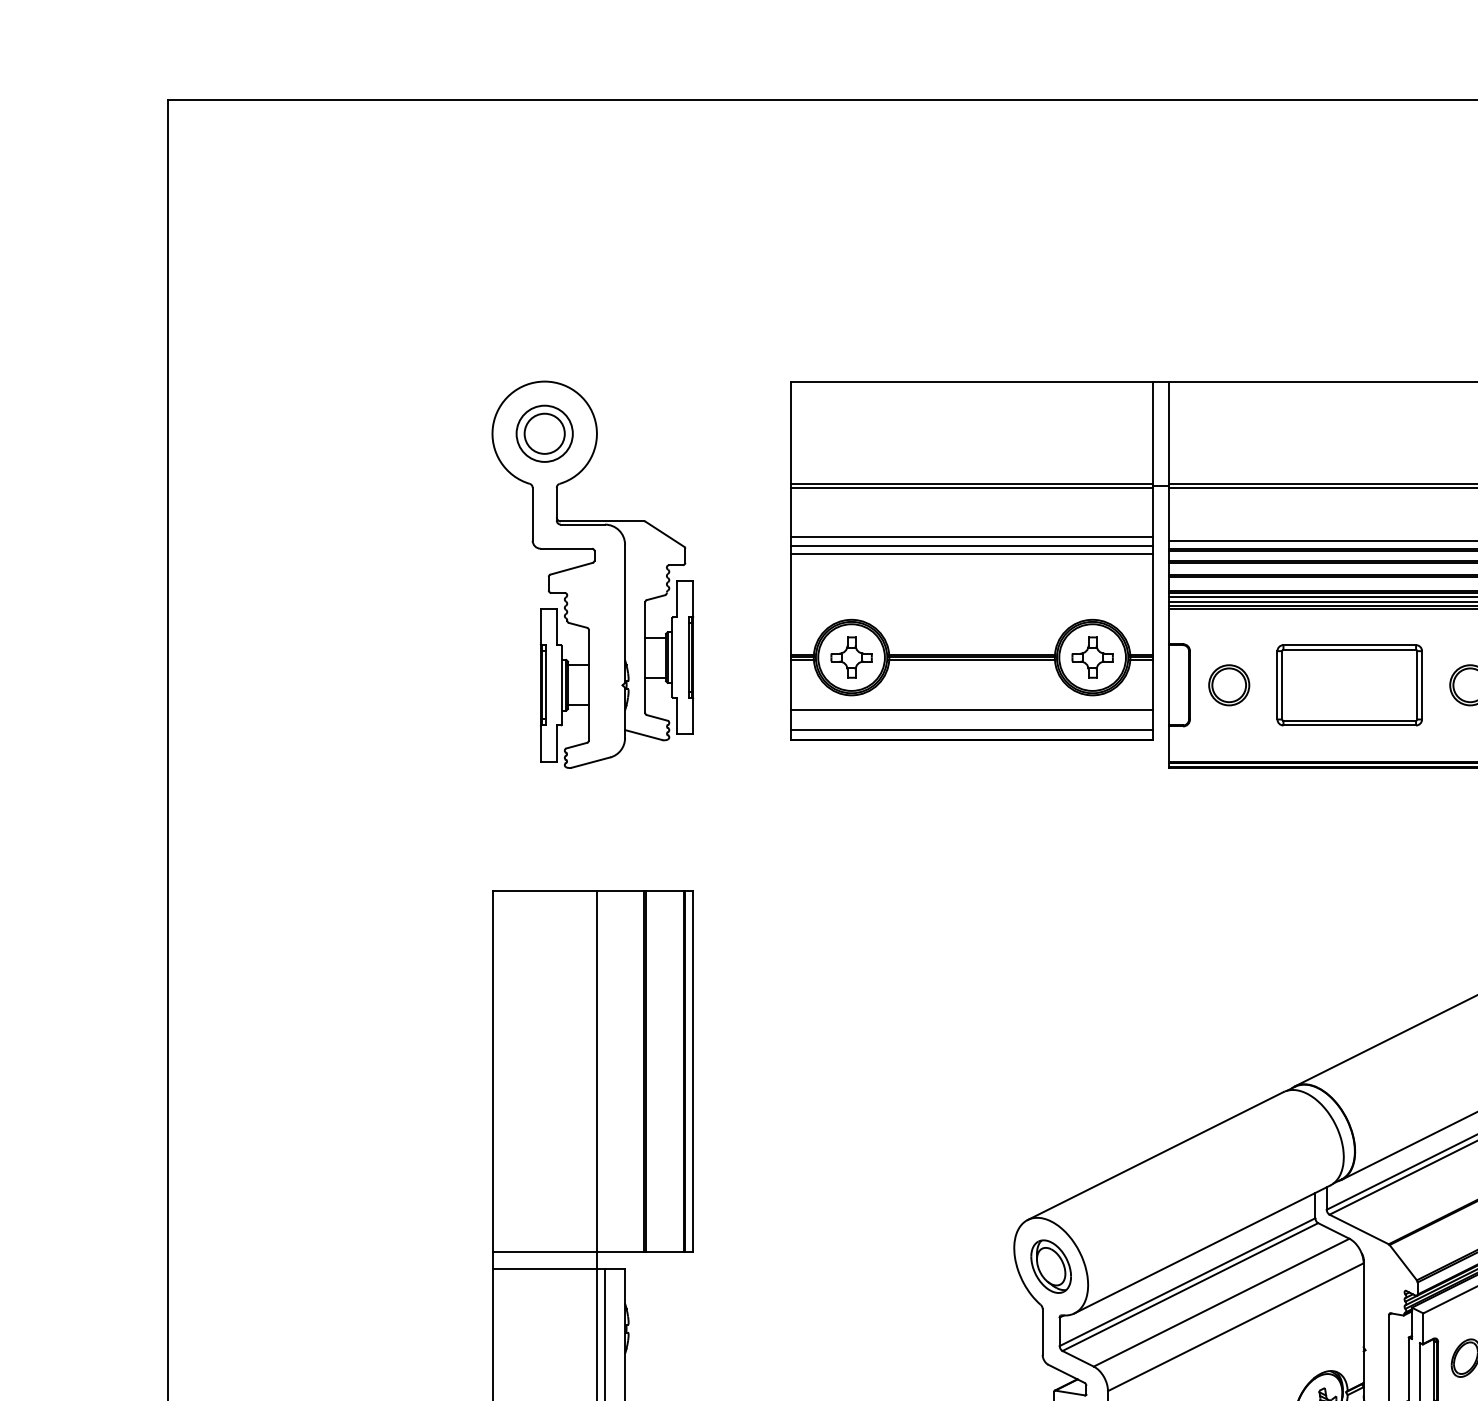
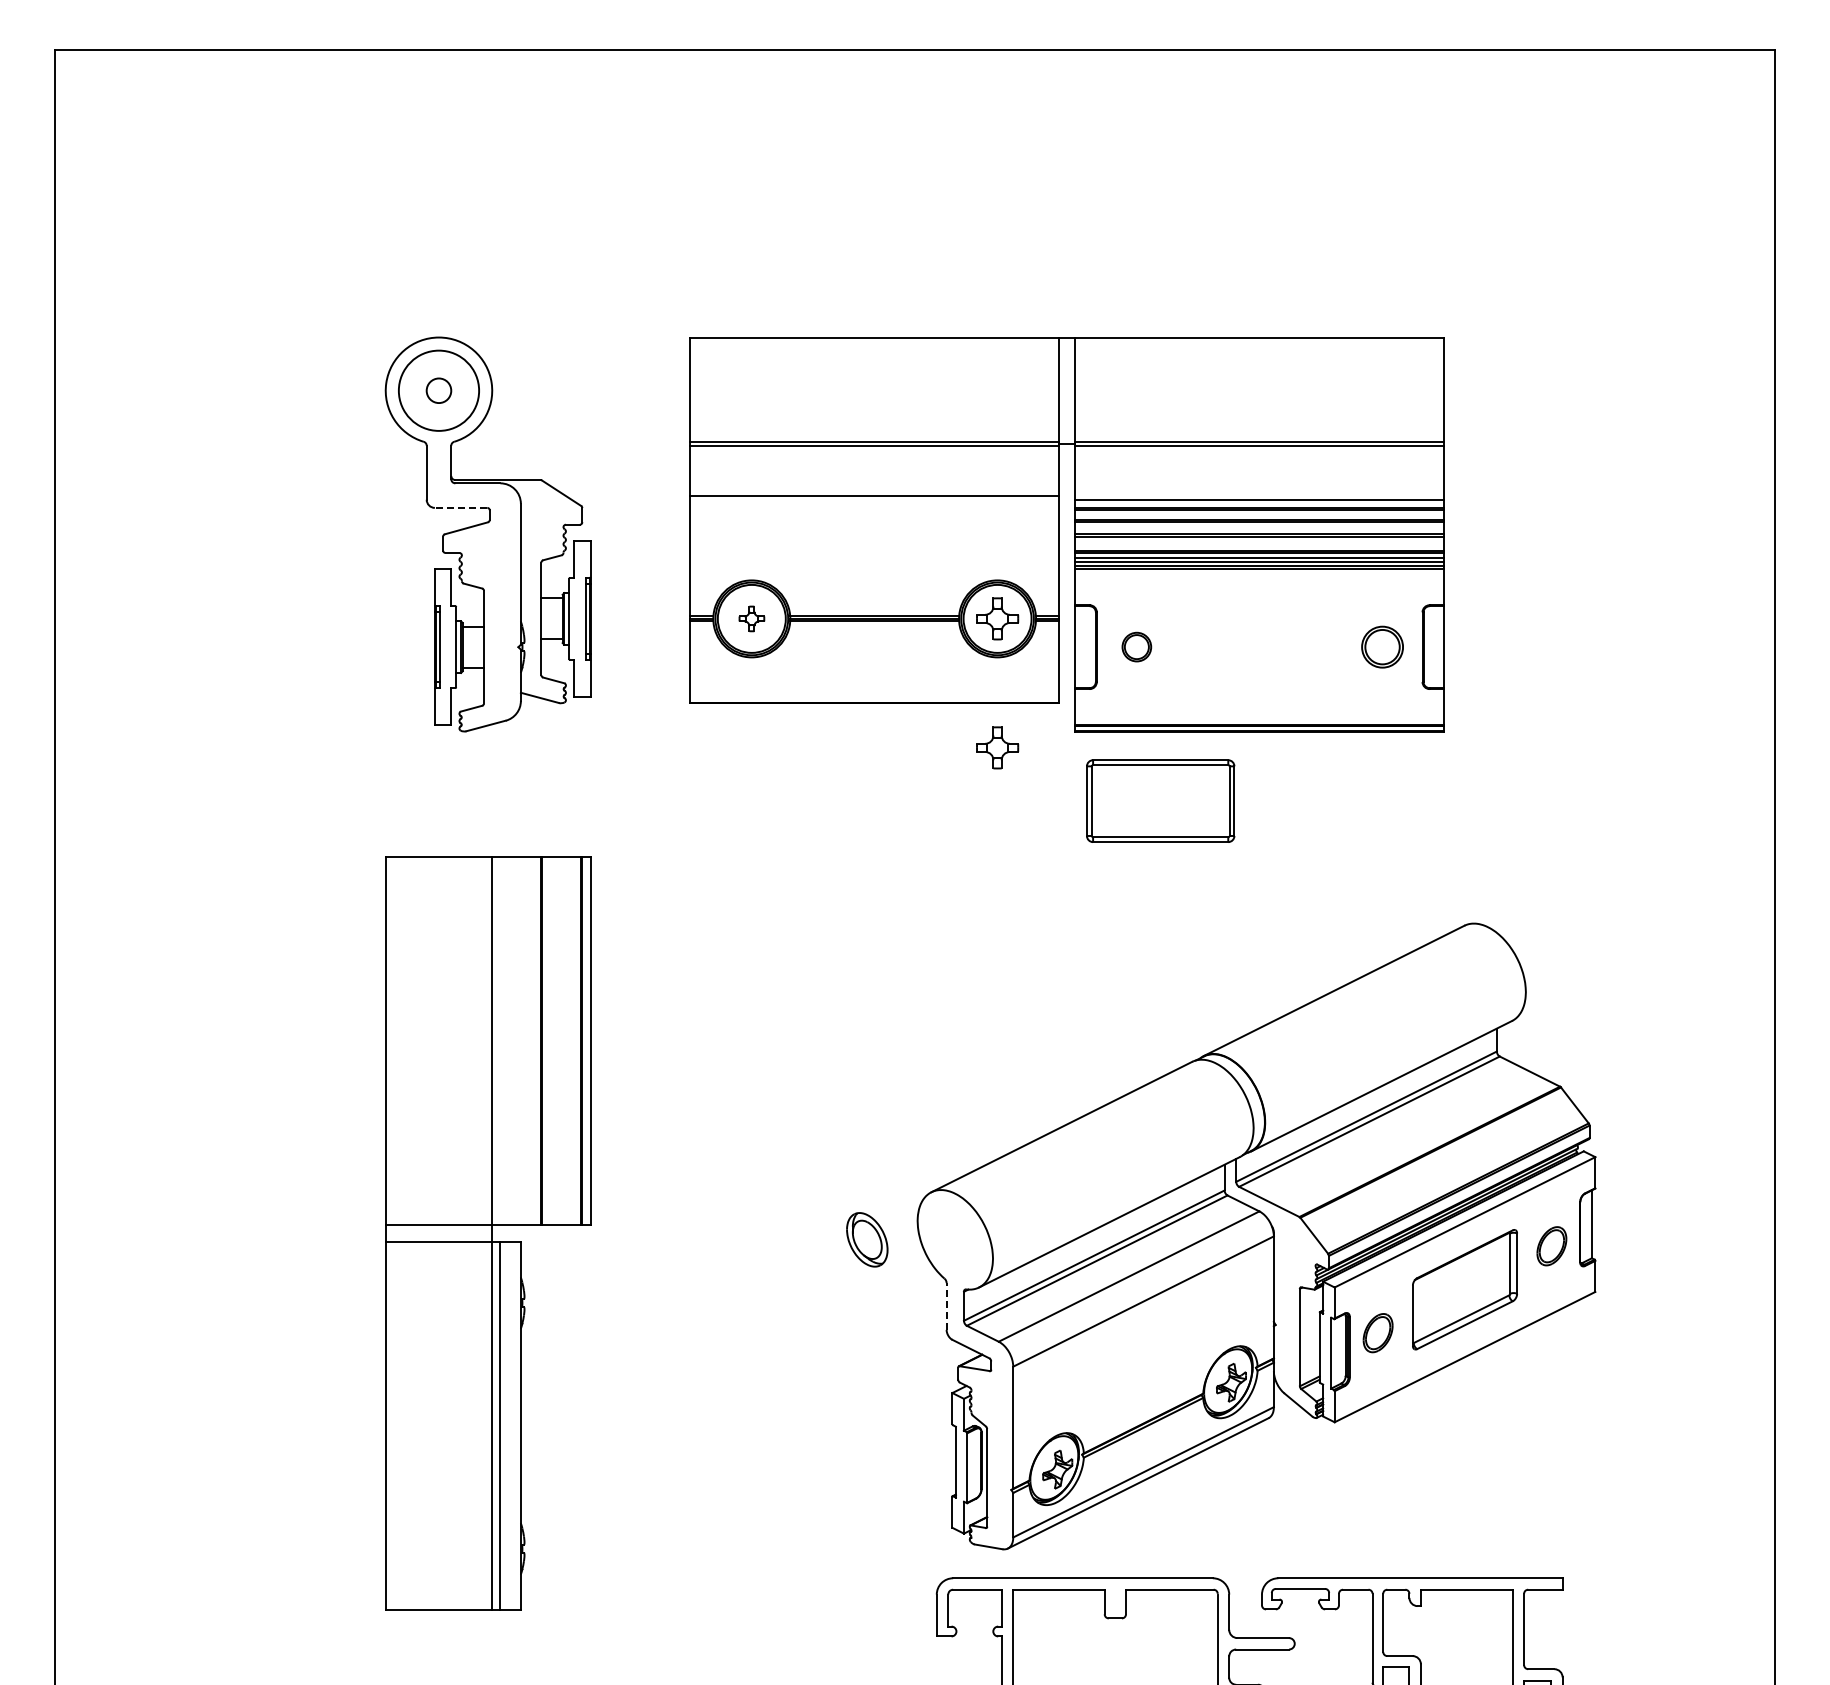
circle: (544, 433) -> (438, 390), size x0.6
circle: (544, 433) -> (438, 390), size x1.4
line: (971, 545) -> (874, 504), removed
line: (565, 548) -> (460, 507), solid -> dashed
line: (971, 553) -> (874, 512), removed
part: (851, 657) -> (751, 618), size x0.6
part: (1228, 684) -> (1136, 646), size x0.7
part: (1349, 684) -> (1160, 800), moved
line: (971, 710) -> (874, 672), removed
line: (971, 729) -> (874, 692), removed
part: (1092, 783) -> (997, 747), added
part: (1051, 1266) -> (867, 1239), moved
line: (1042, 1331) -> (946, 1305), solid -> dashed

